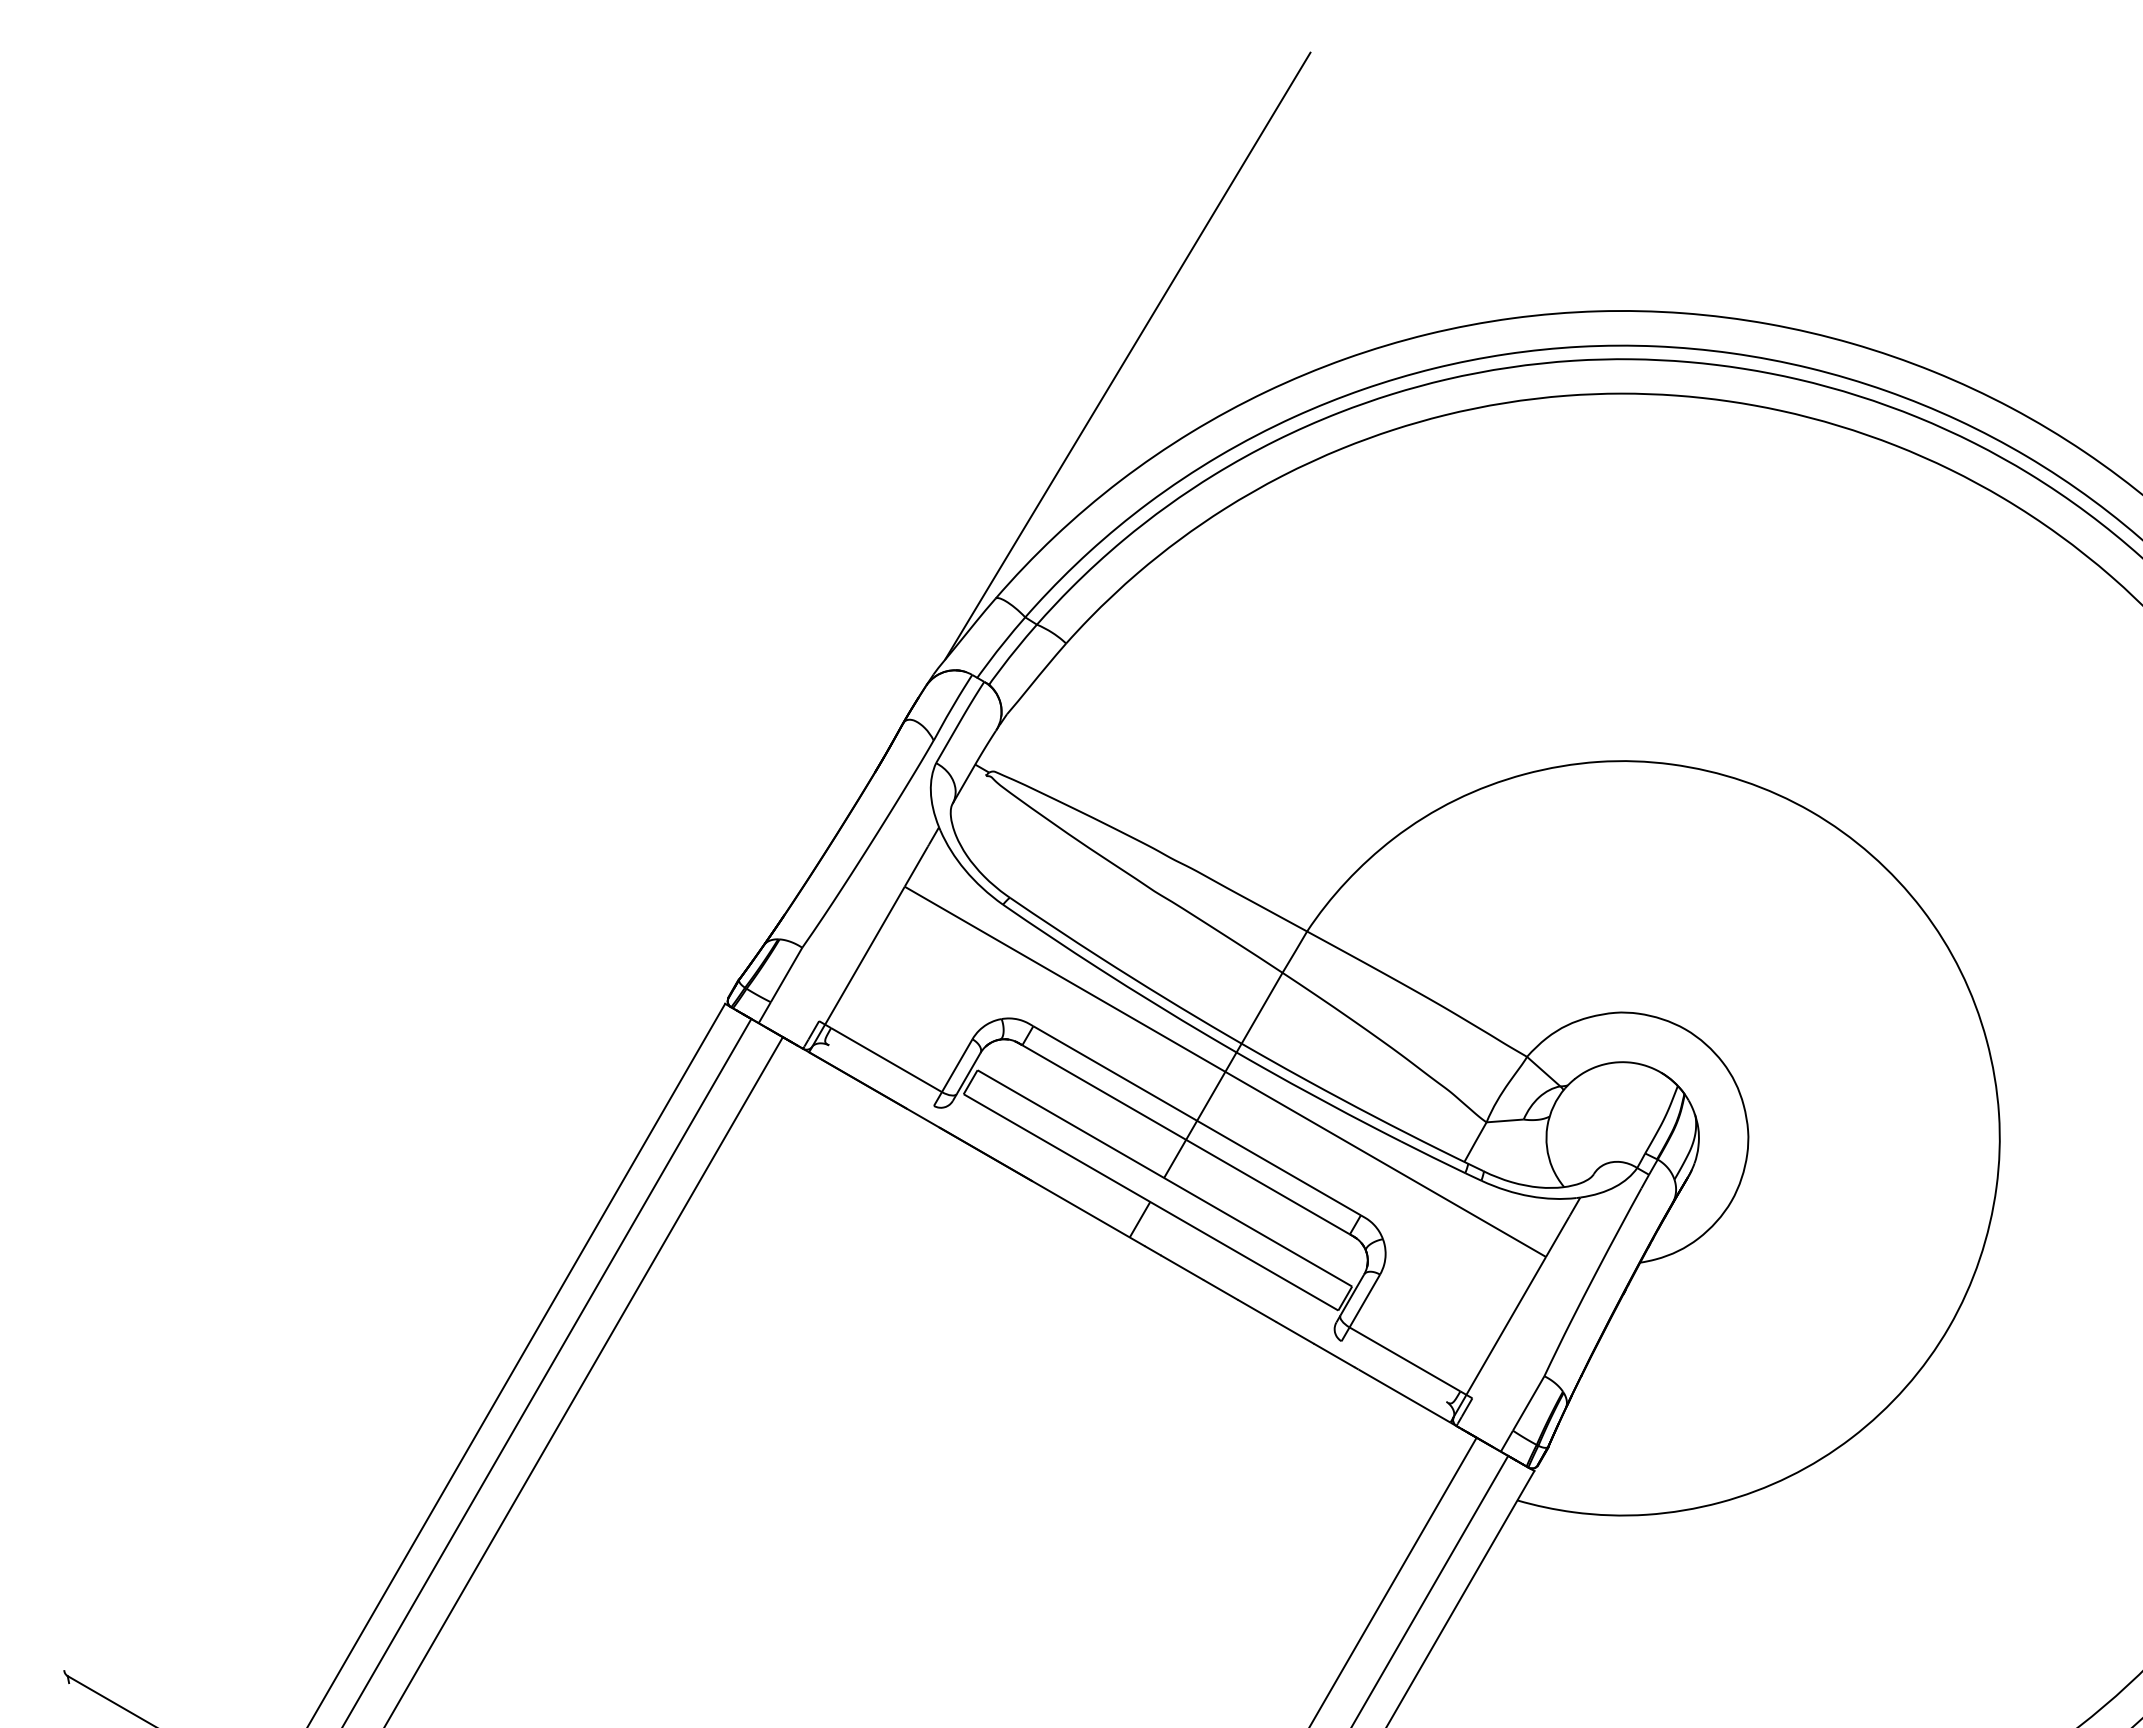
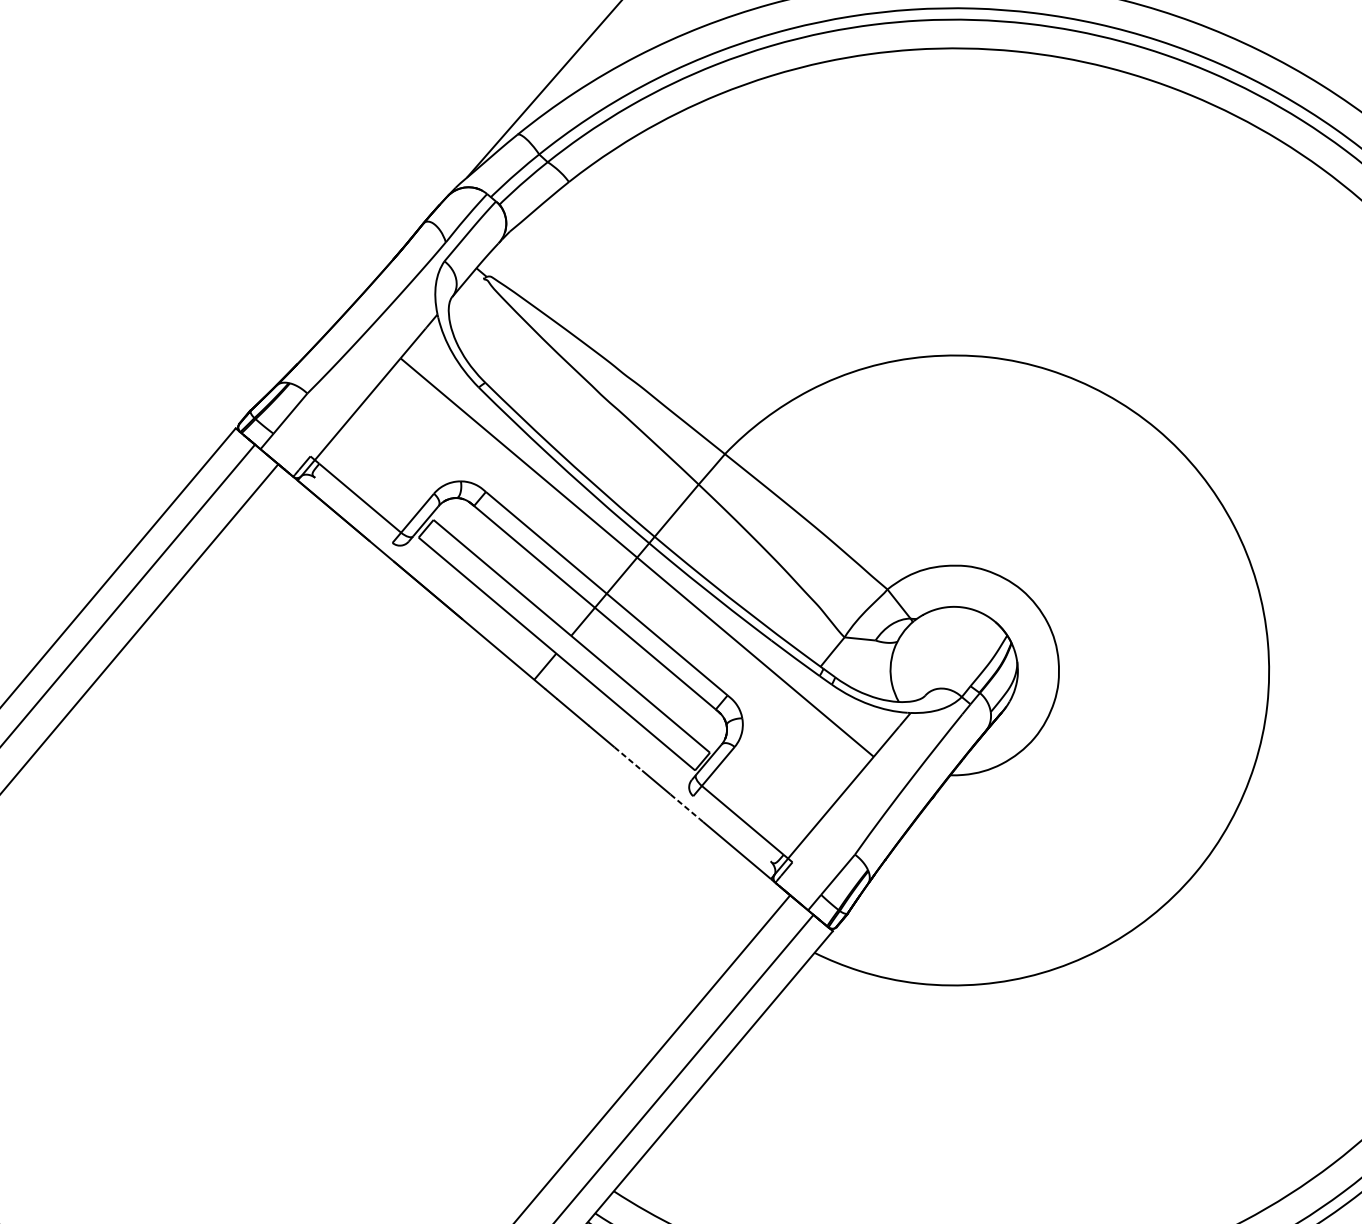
line: (1257, 1311) -> (628, 759), solid -> dashed
line: (1334, 1355) -> (685, 806), solid -> dashed

